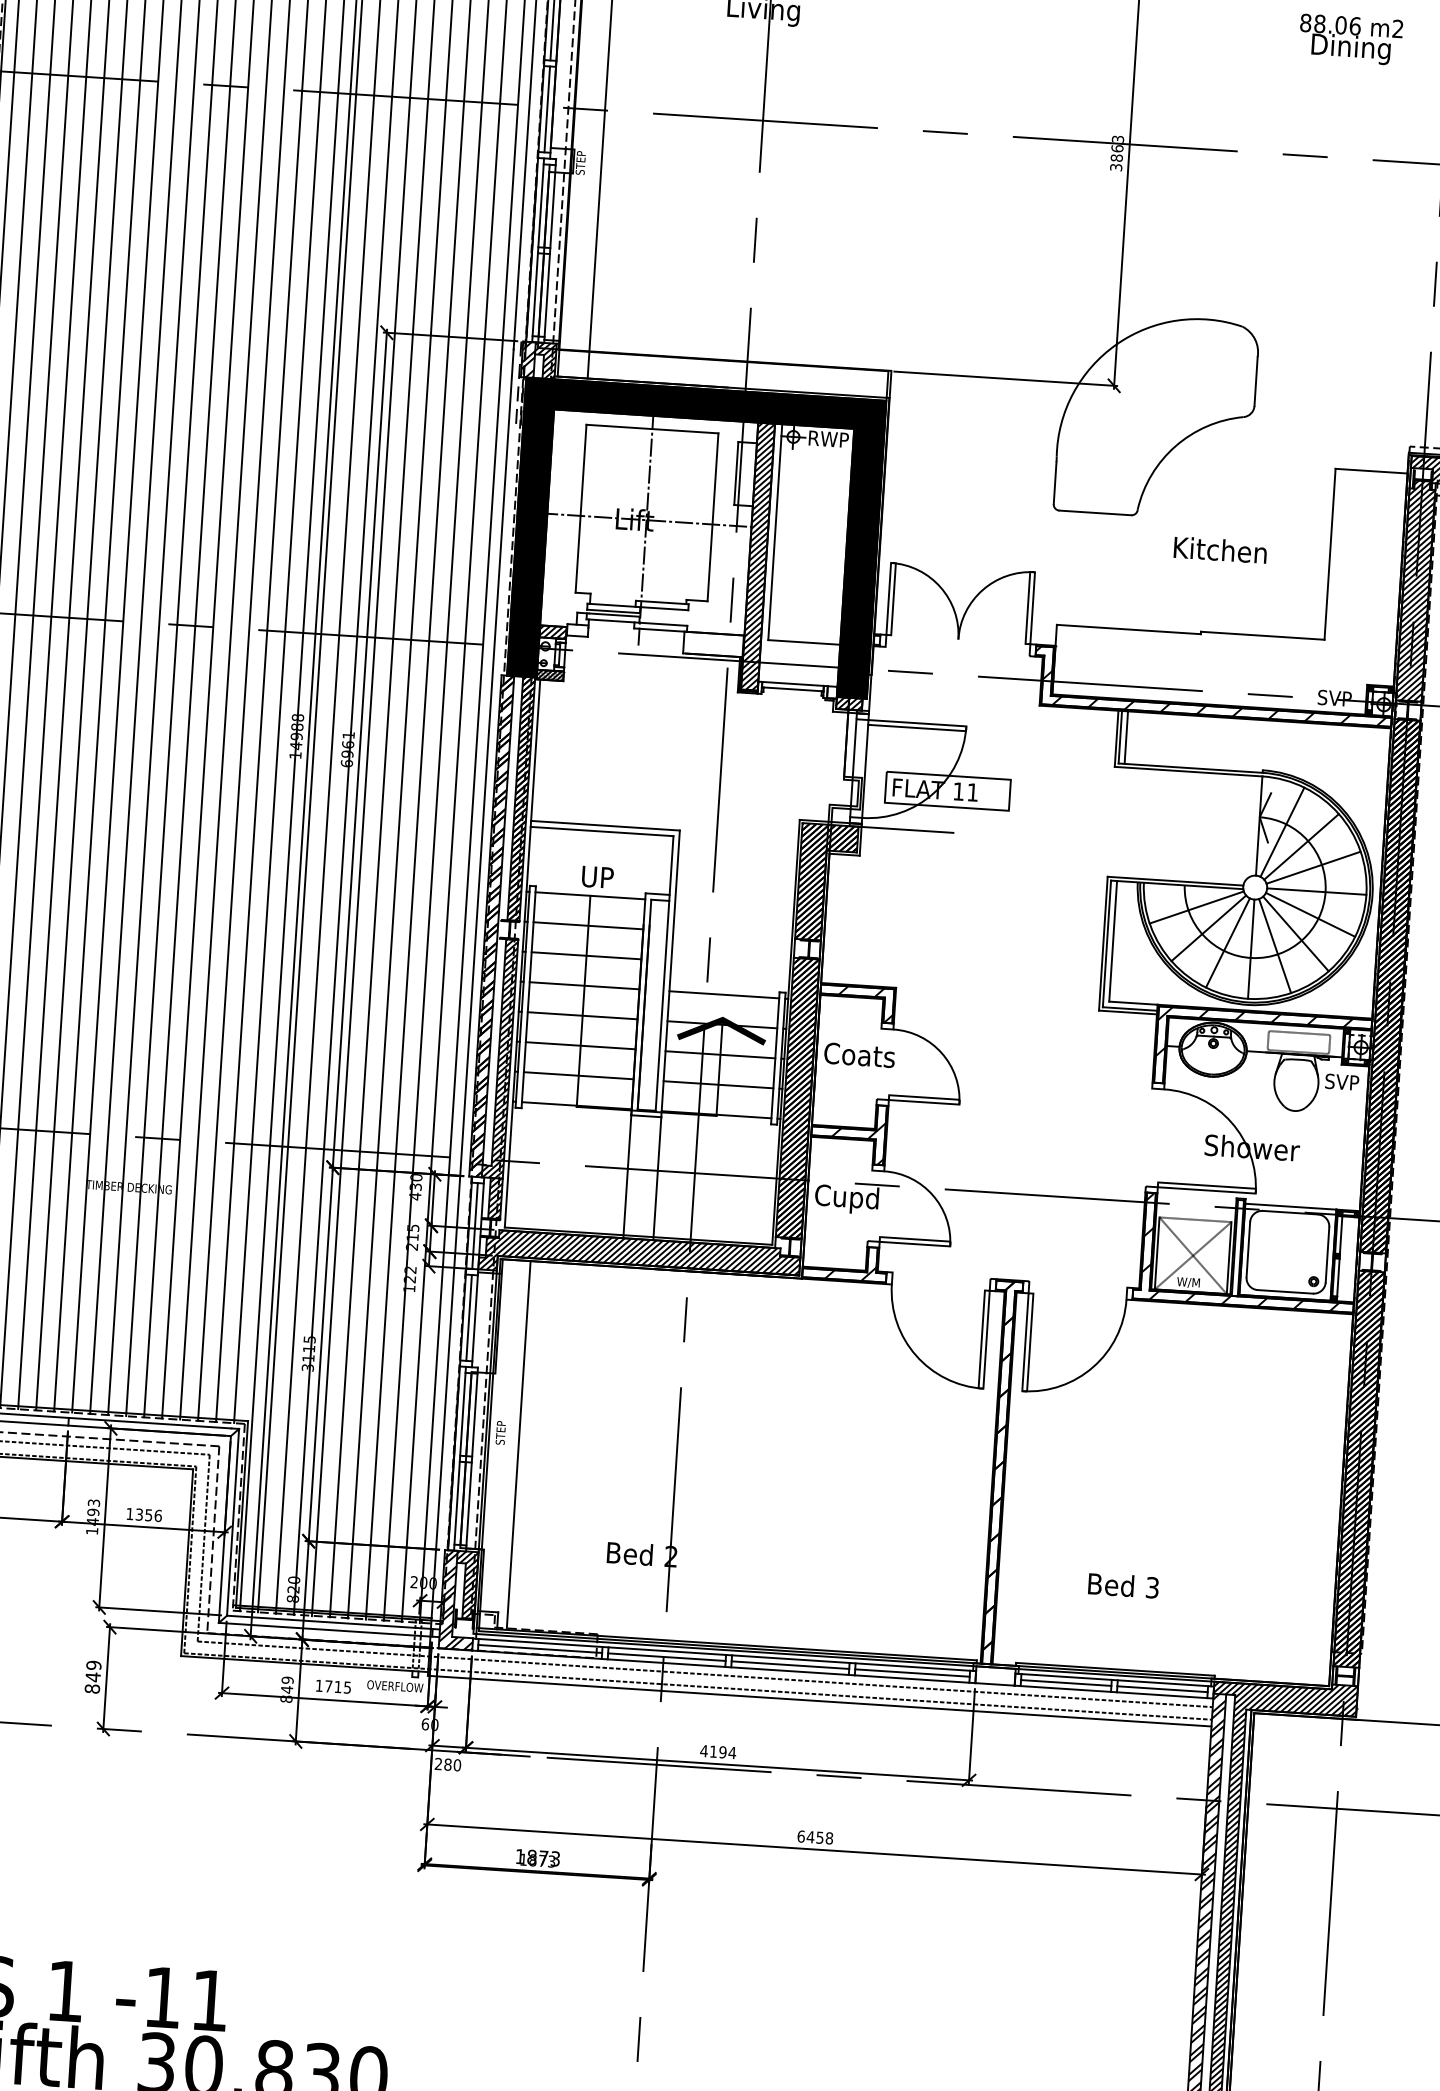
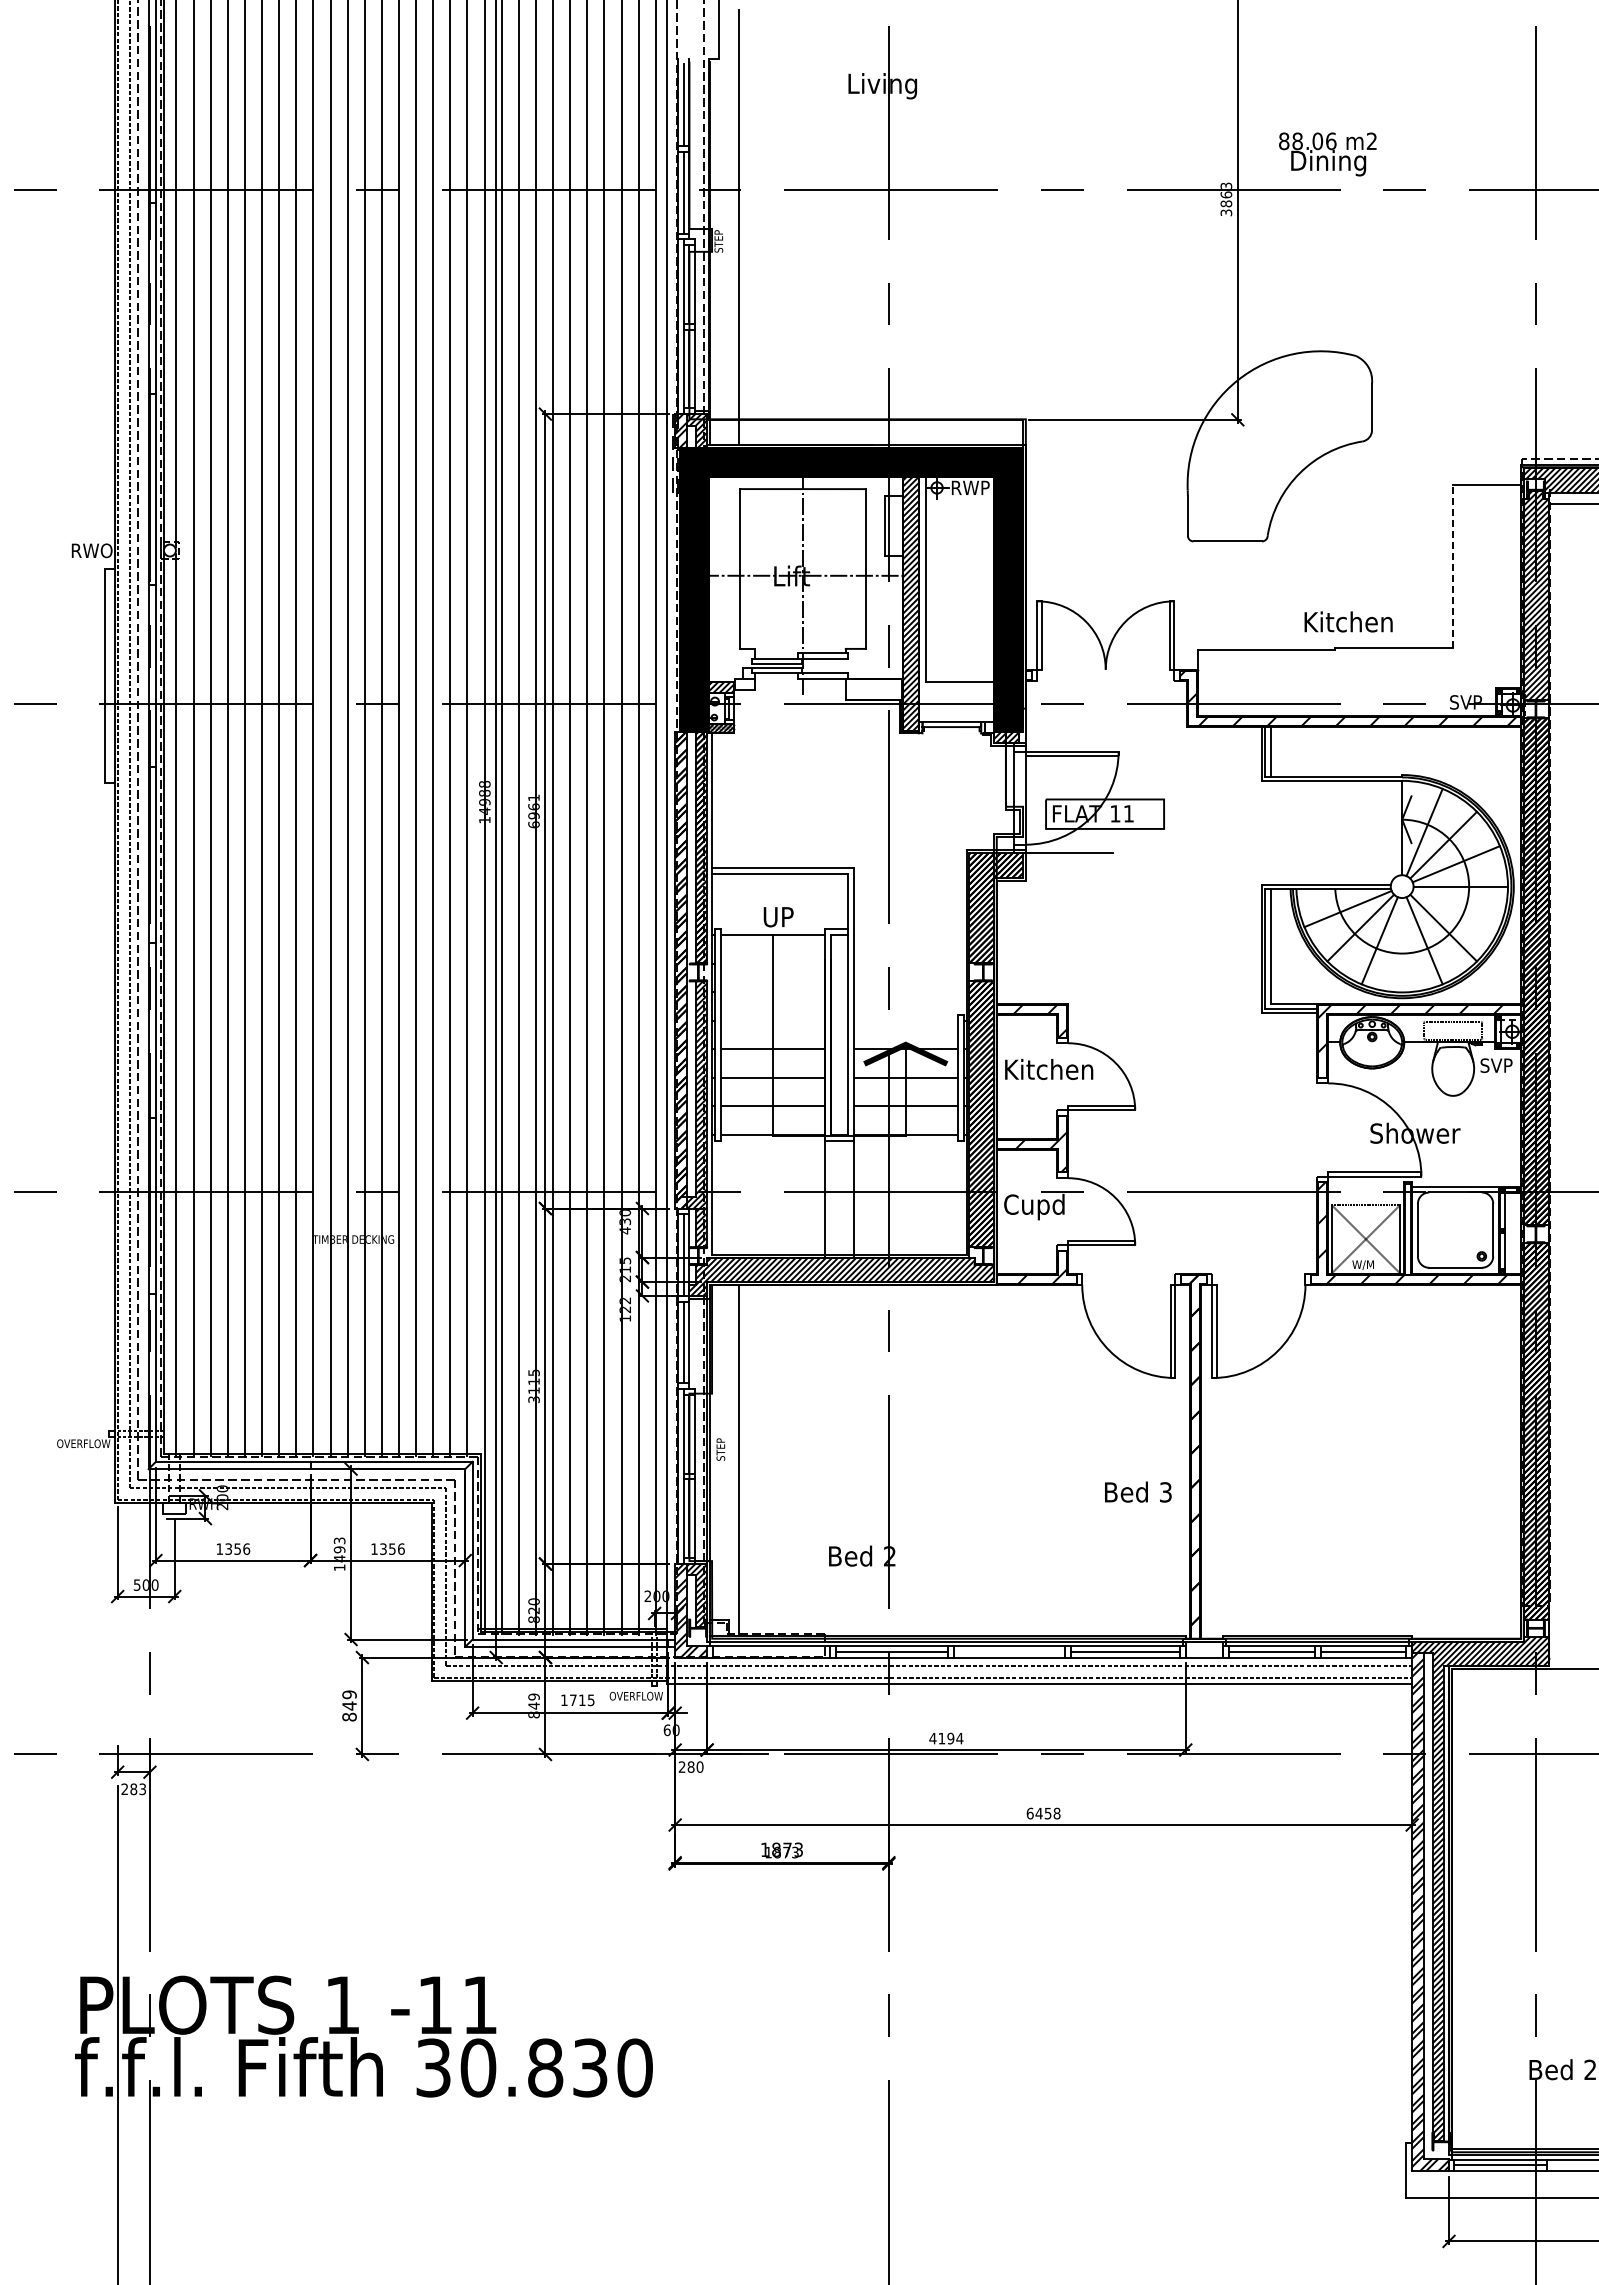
text: (1350, 39) -> (1327, 154), moved
text: (1220, 549) -> (1348, 621), moved
line: (1329, 553) -> (1452, 565), solid -> dashed
line: (1309, 915) -> (1455, 909), removed
line: (588, 925) -> (772, 963), removed
line: (1251, 949) -> (1402, 945), removed
line: (586, 956) -> (772, 992), removed
line: (584, 985) -> (772, 1020), removed
line: (724, 994) -> (905, 1020), removed
text: (871, 1055) -> (1048, 1069), Coats -> Kitchen
text: (1123, 1585) -> (1138, 1491), moved
line: (540, 1648) -> (771, 1651), removed
line: (790, 1664) -> (1009, 1651), removed

